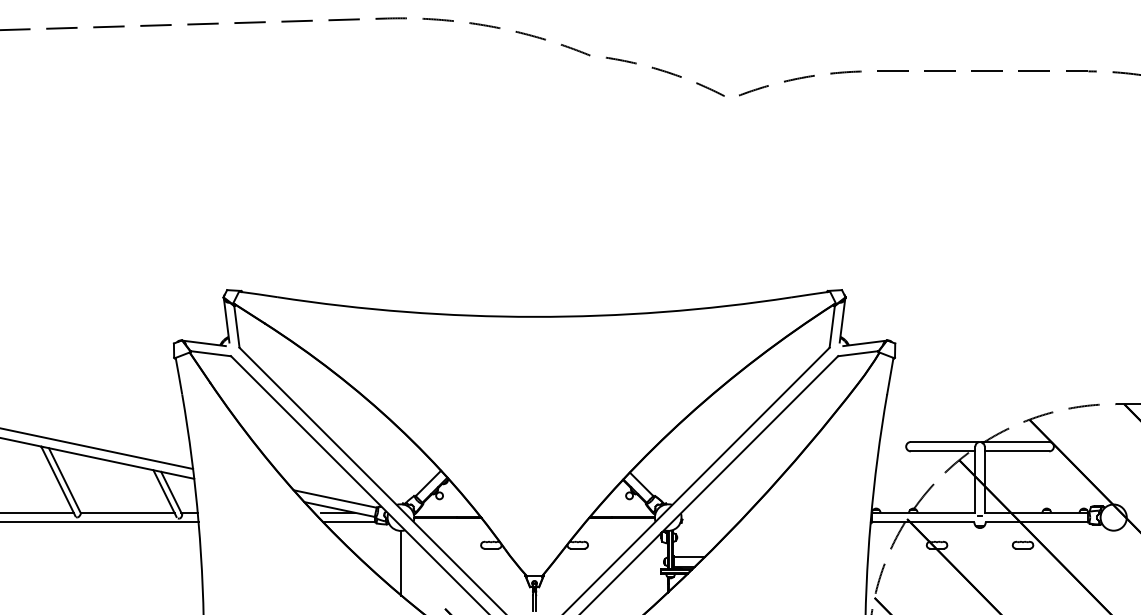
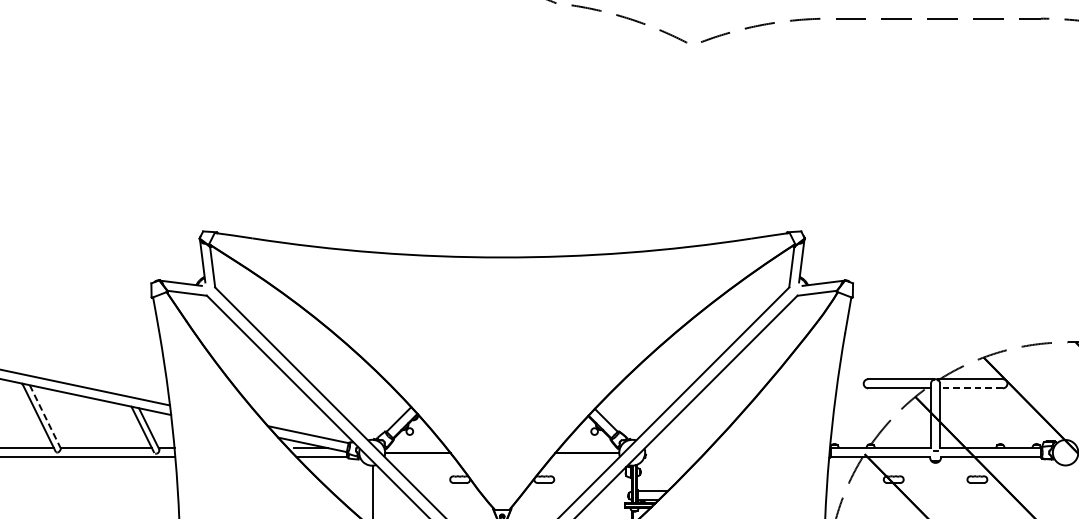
line: (1016, 451) -> (971, 388), solid -> dashed
line: (65, 481) -> (45, 417), solid -> dashed

